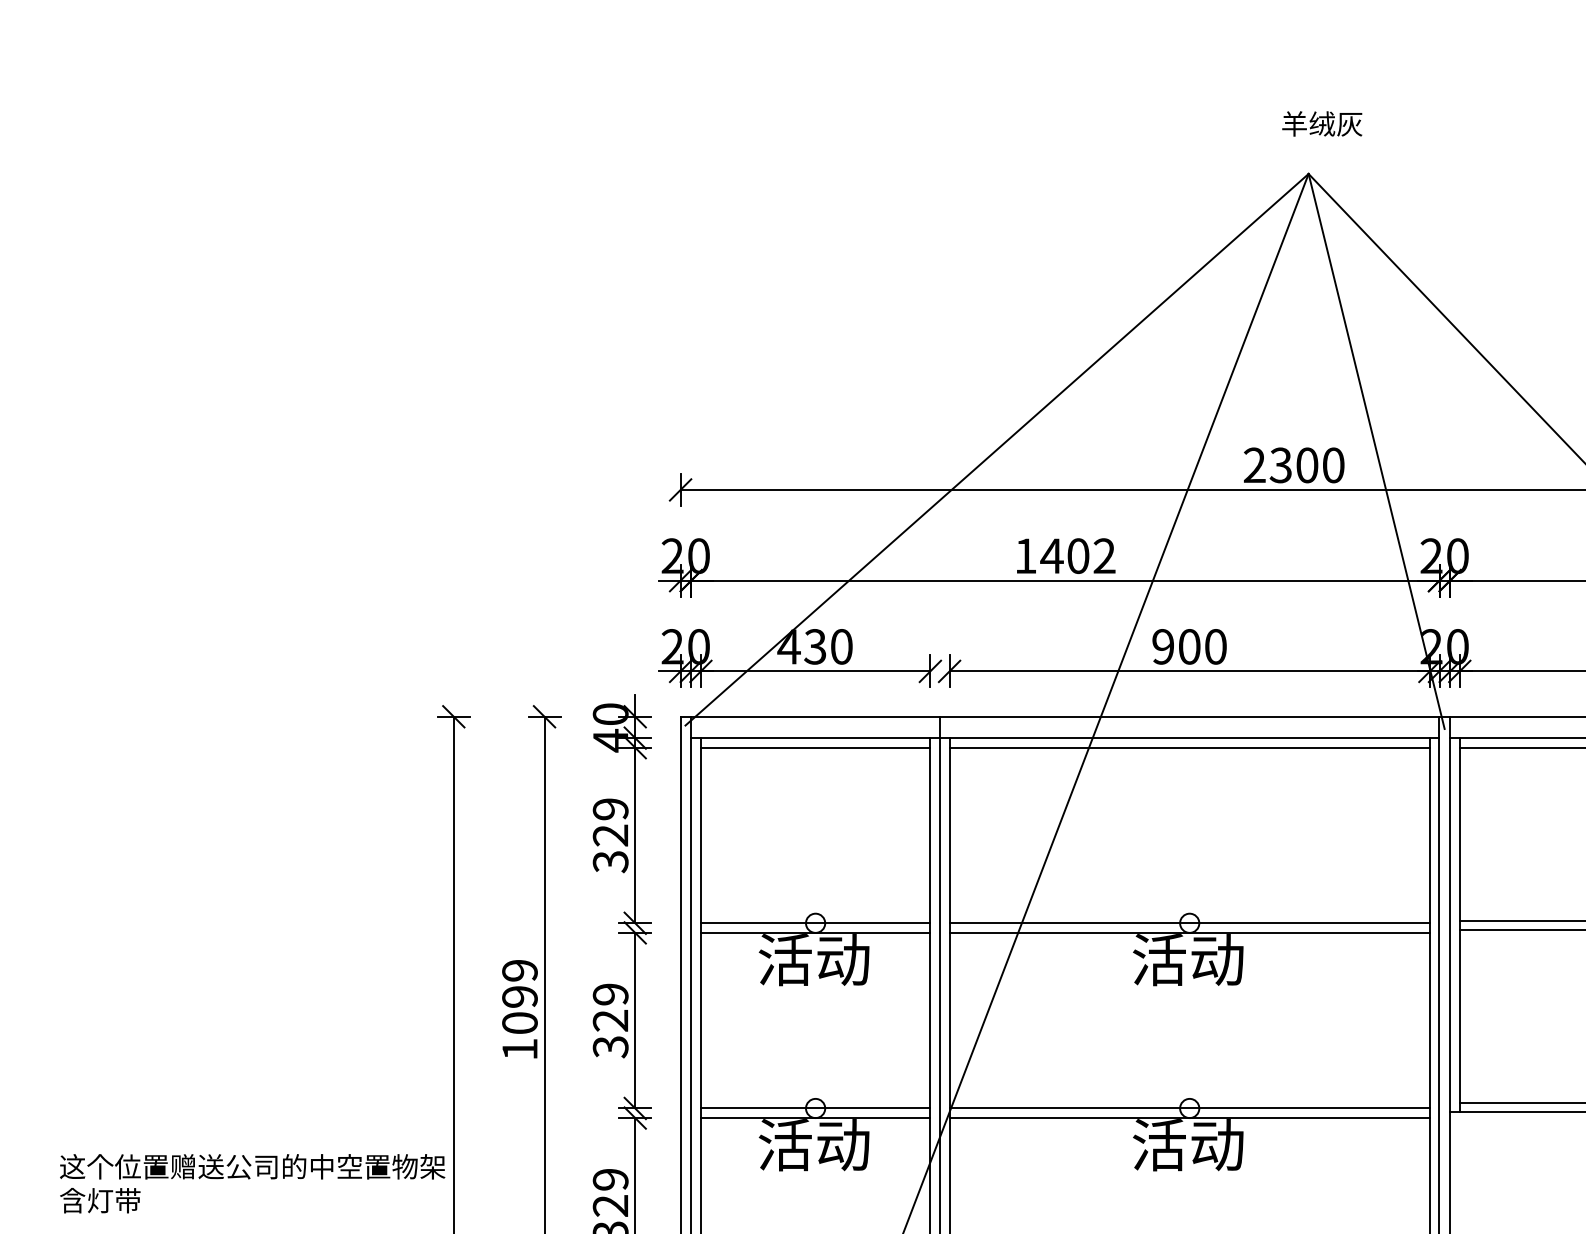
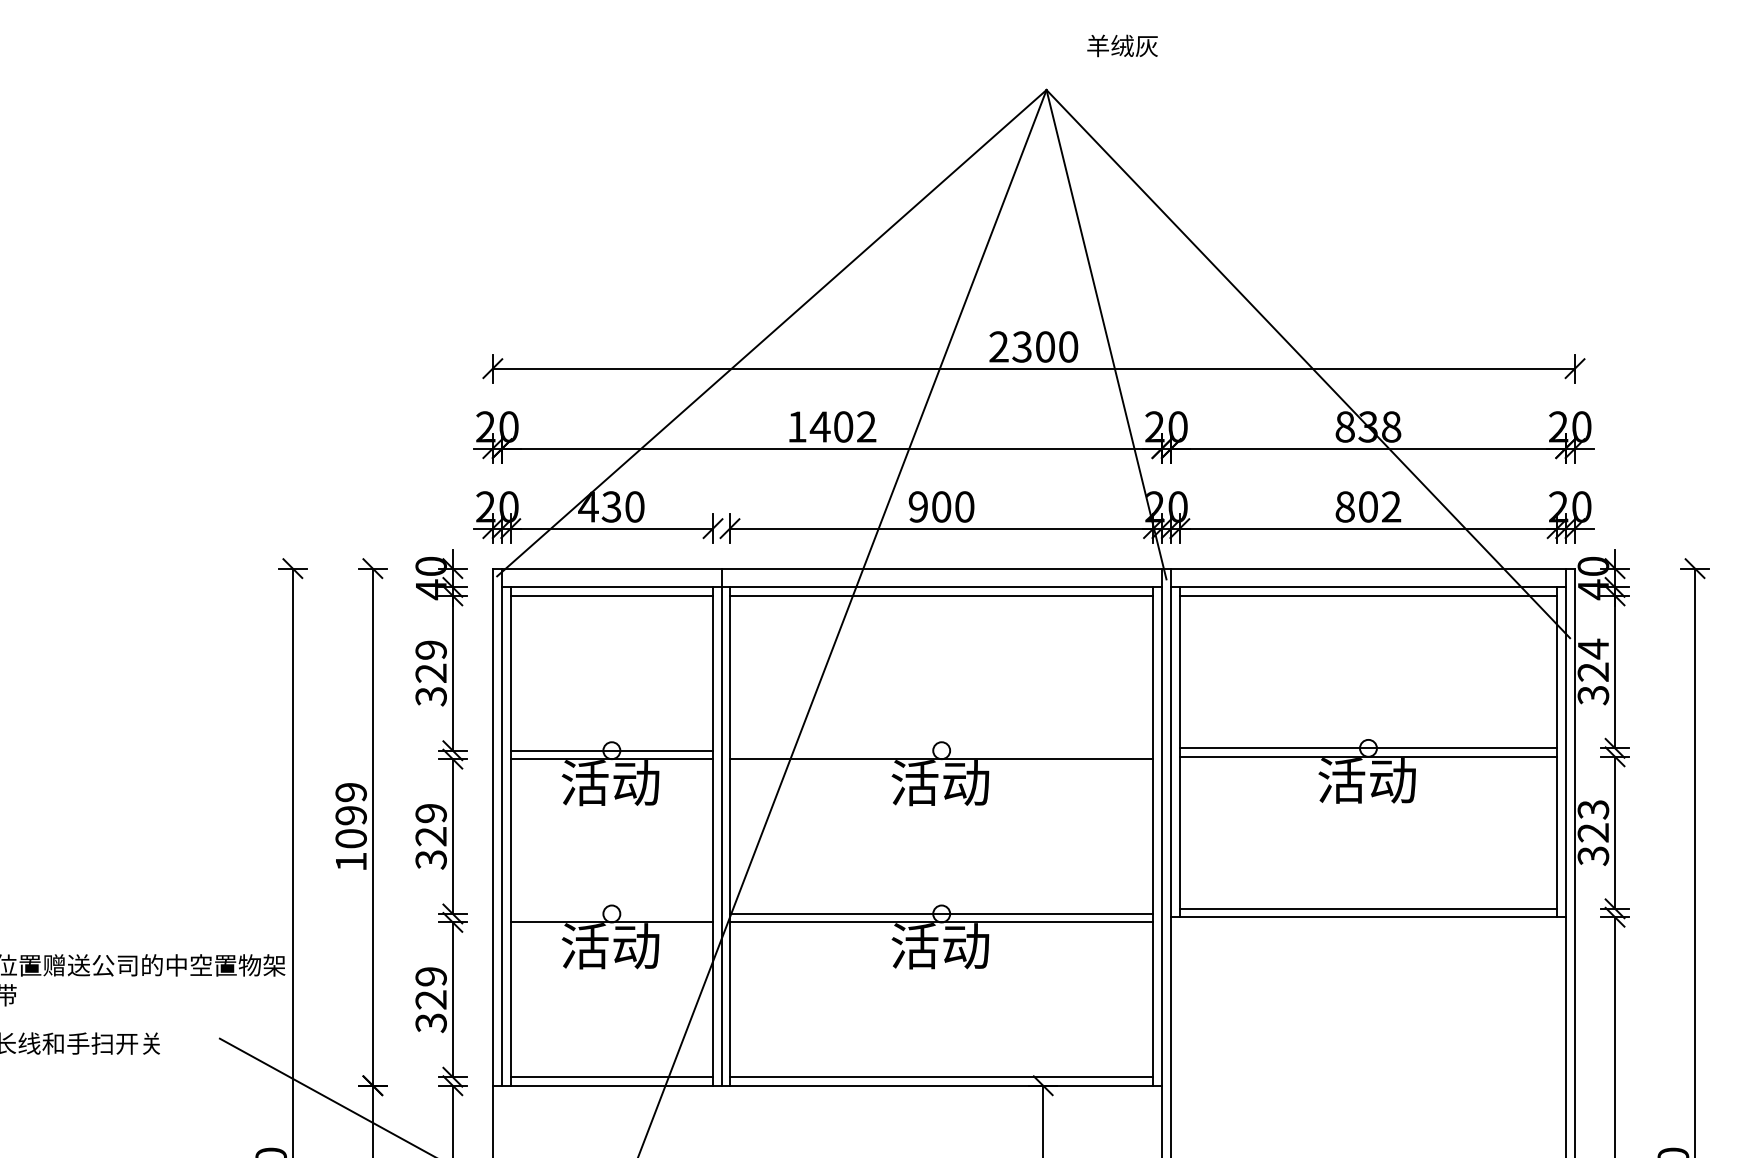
text: (1322, 123) -> (1122, 45), moved
line: (1189, 923) -> (941, 750), removed
line: (815, 1107) -> (611, 913), removed

